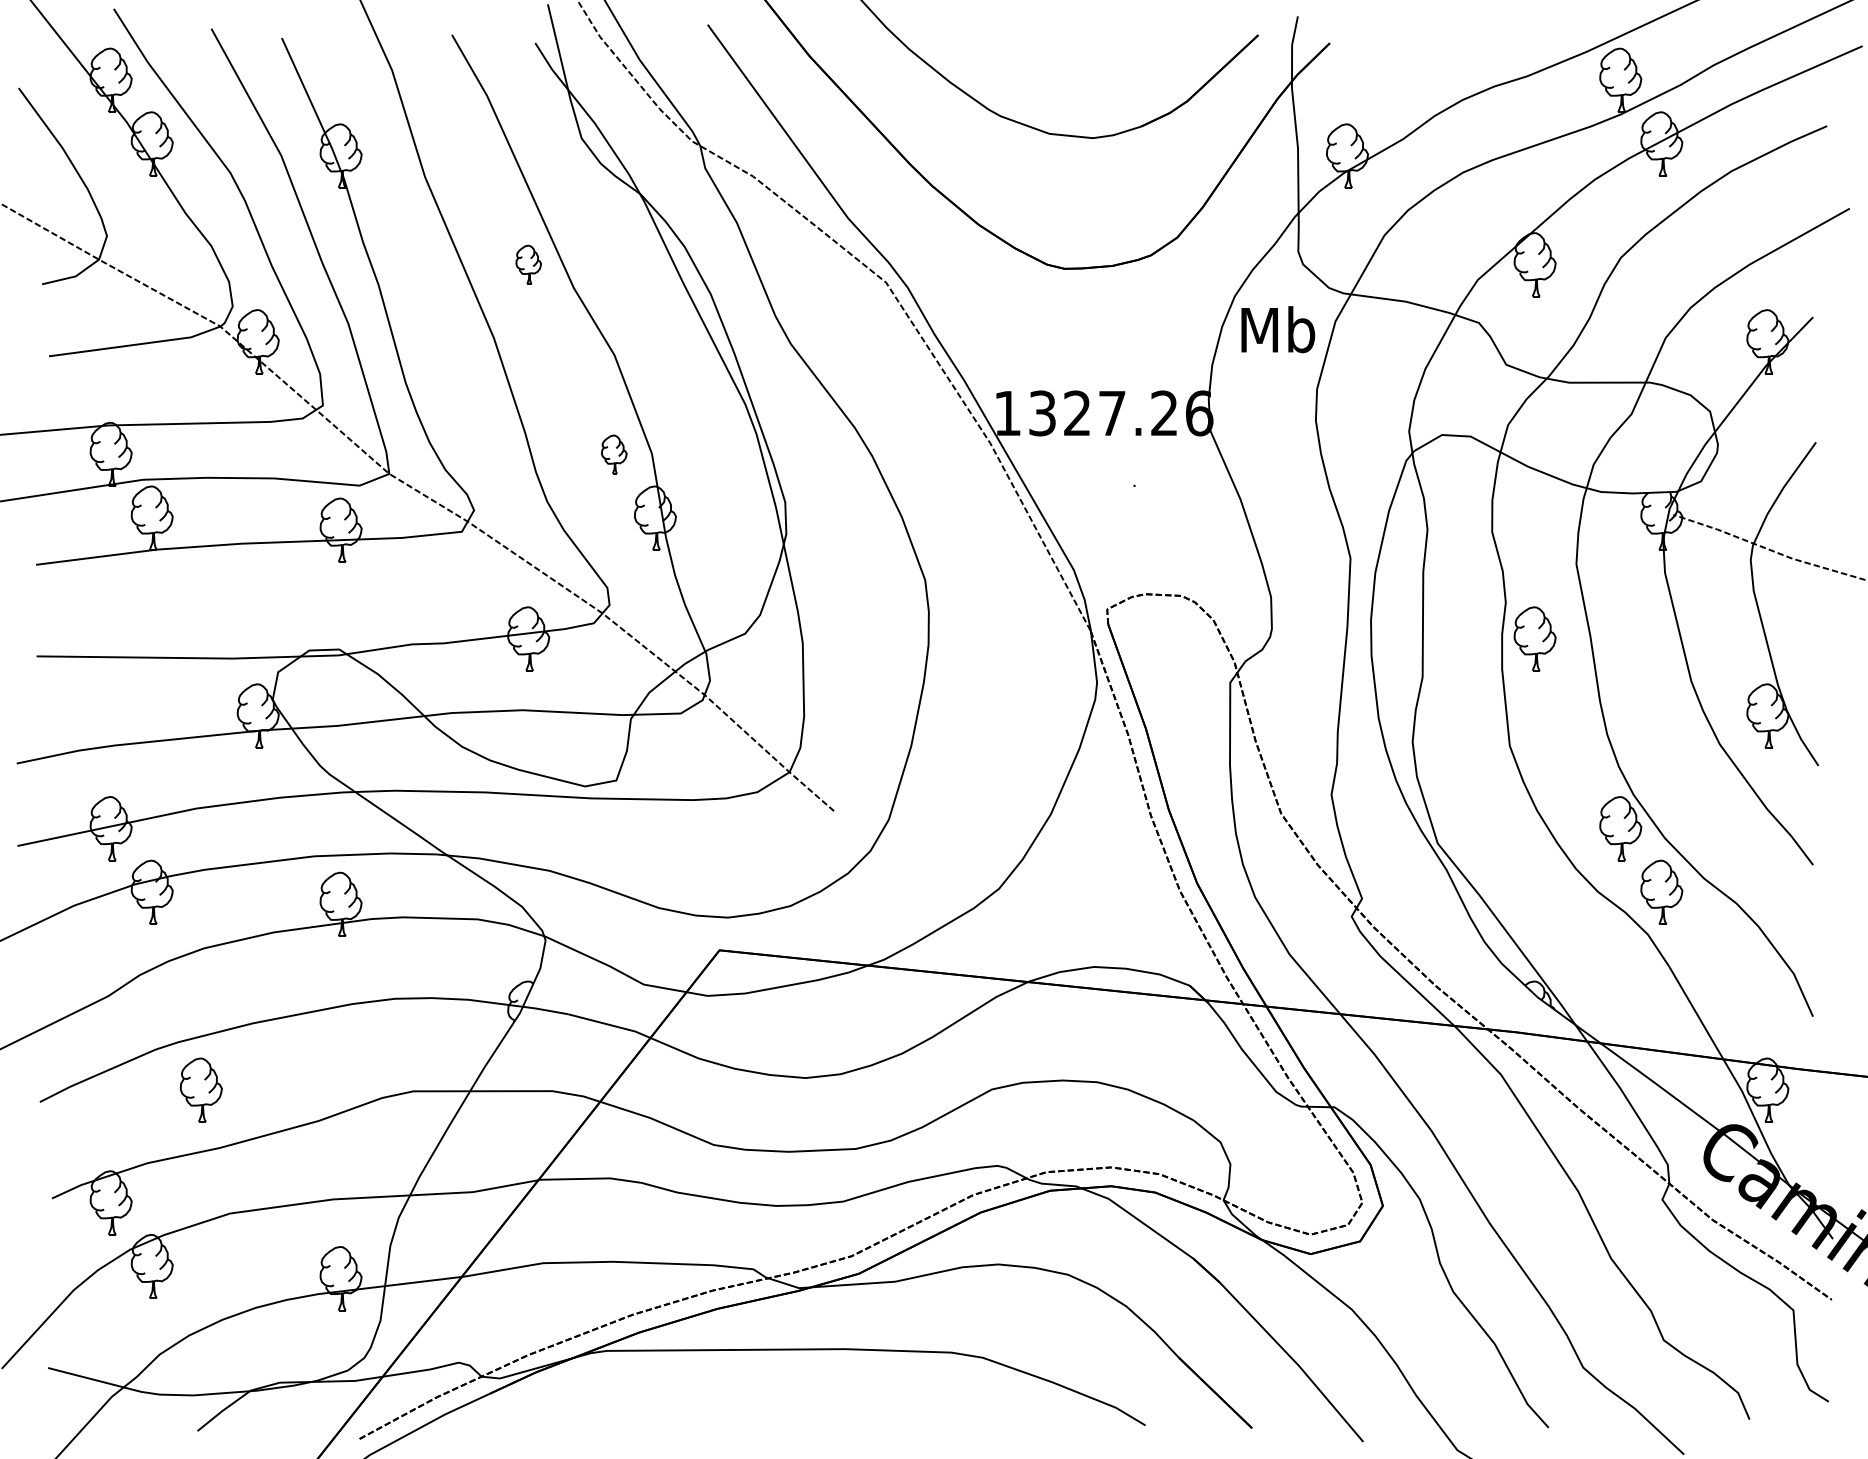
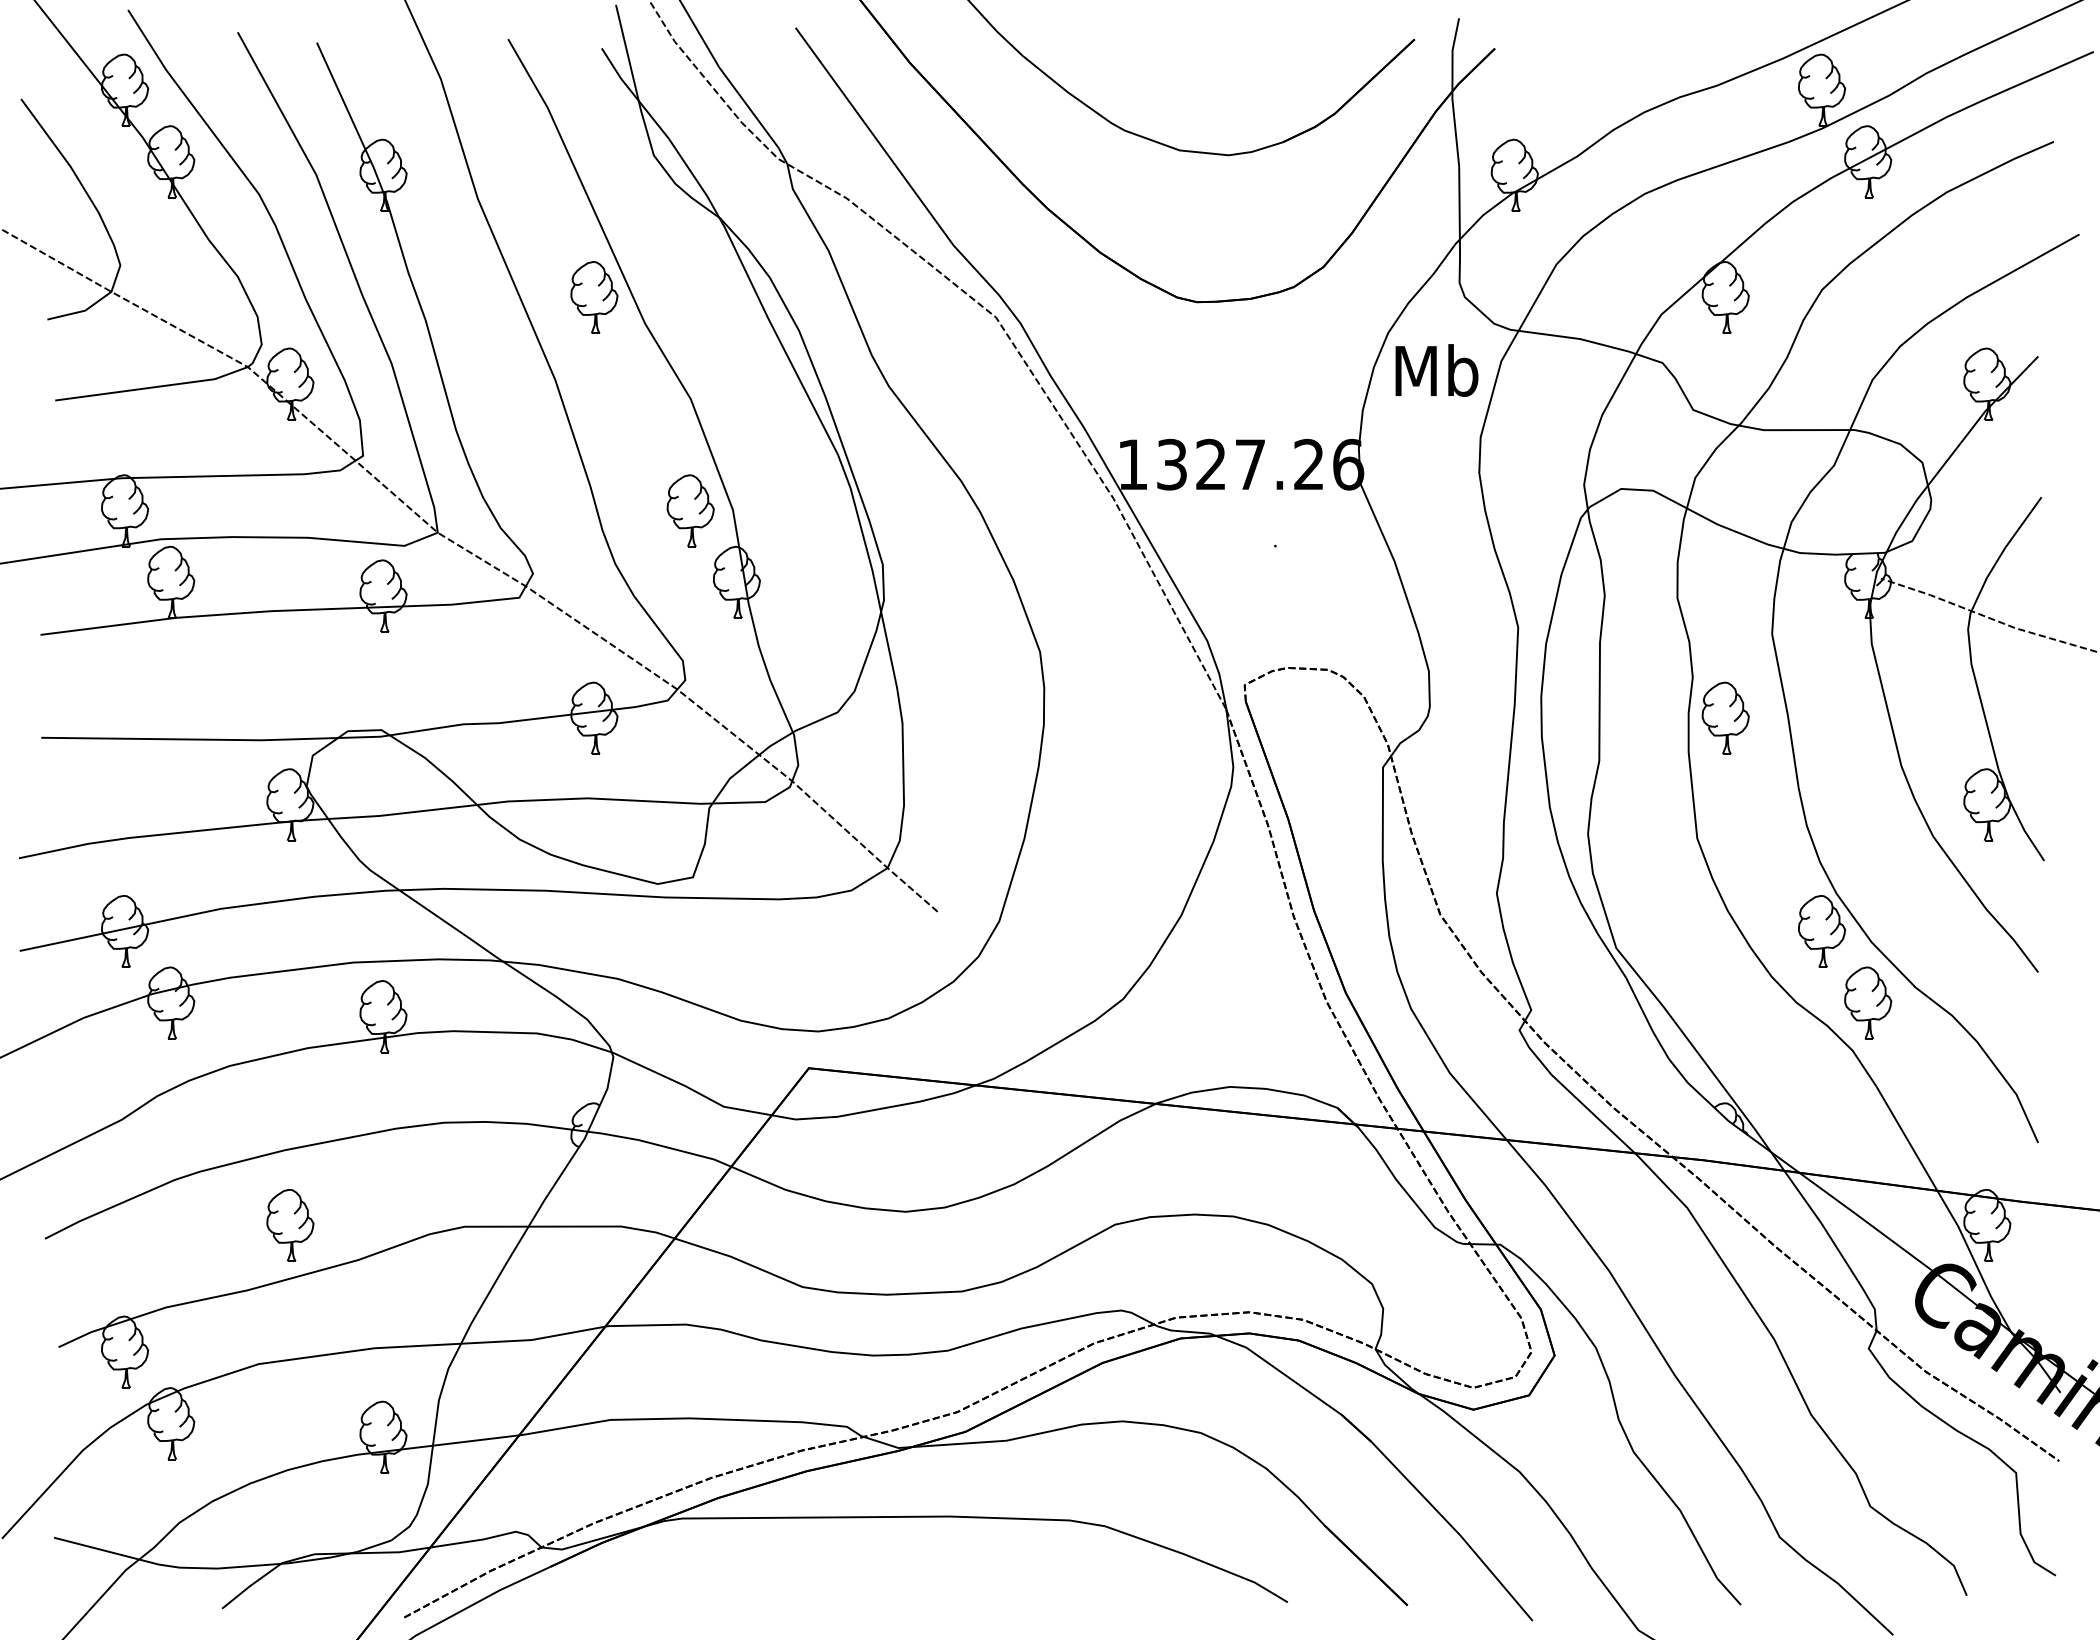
part: (528, 264) -> (594, 297), size x1.67
part: (614, 454) -> (690, 510), size x1.67
part: (201, 1089) -> (290, 1224), moved

